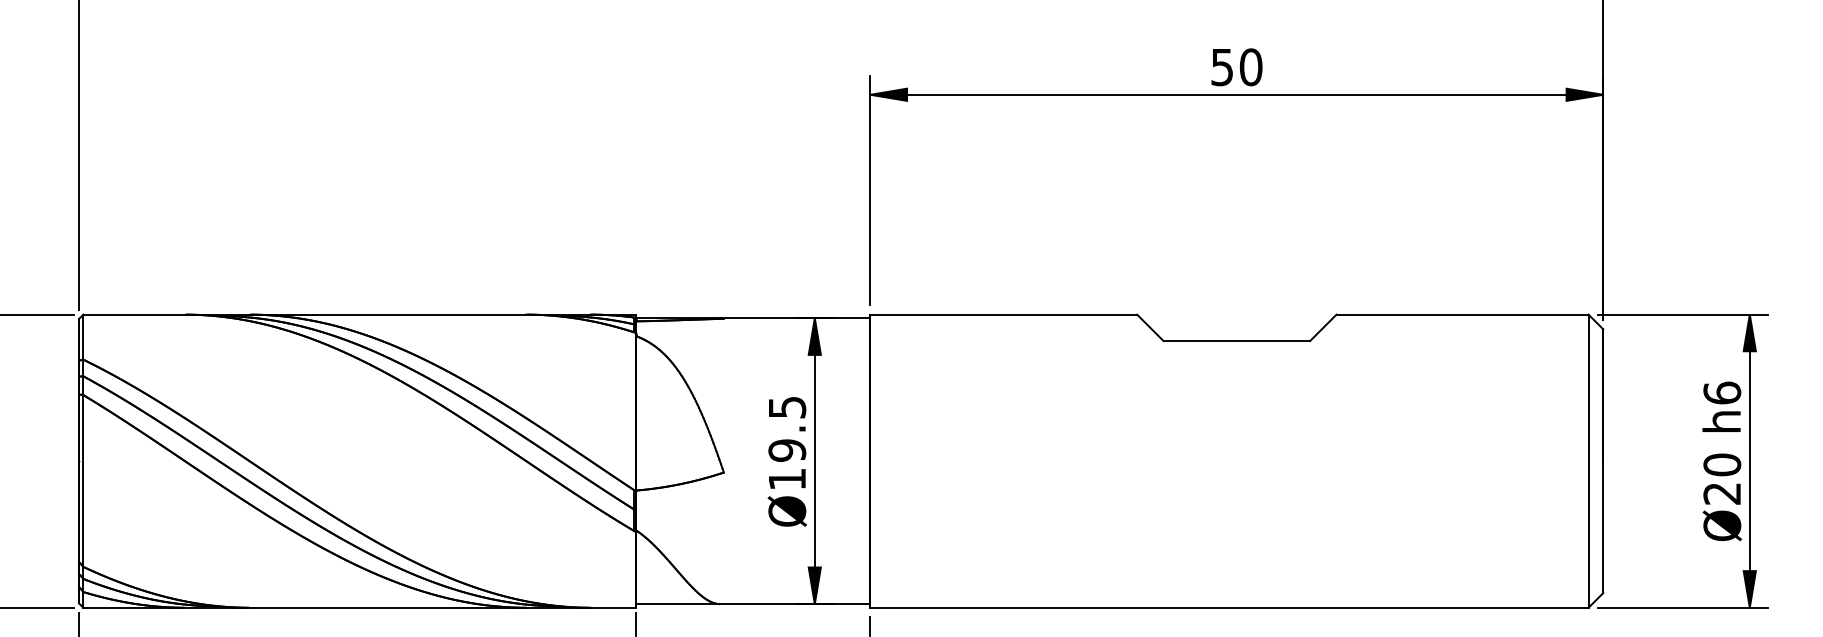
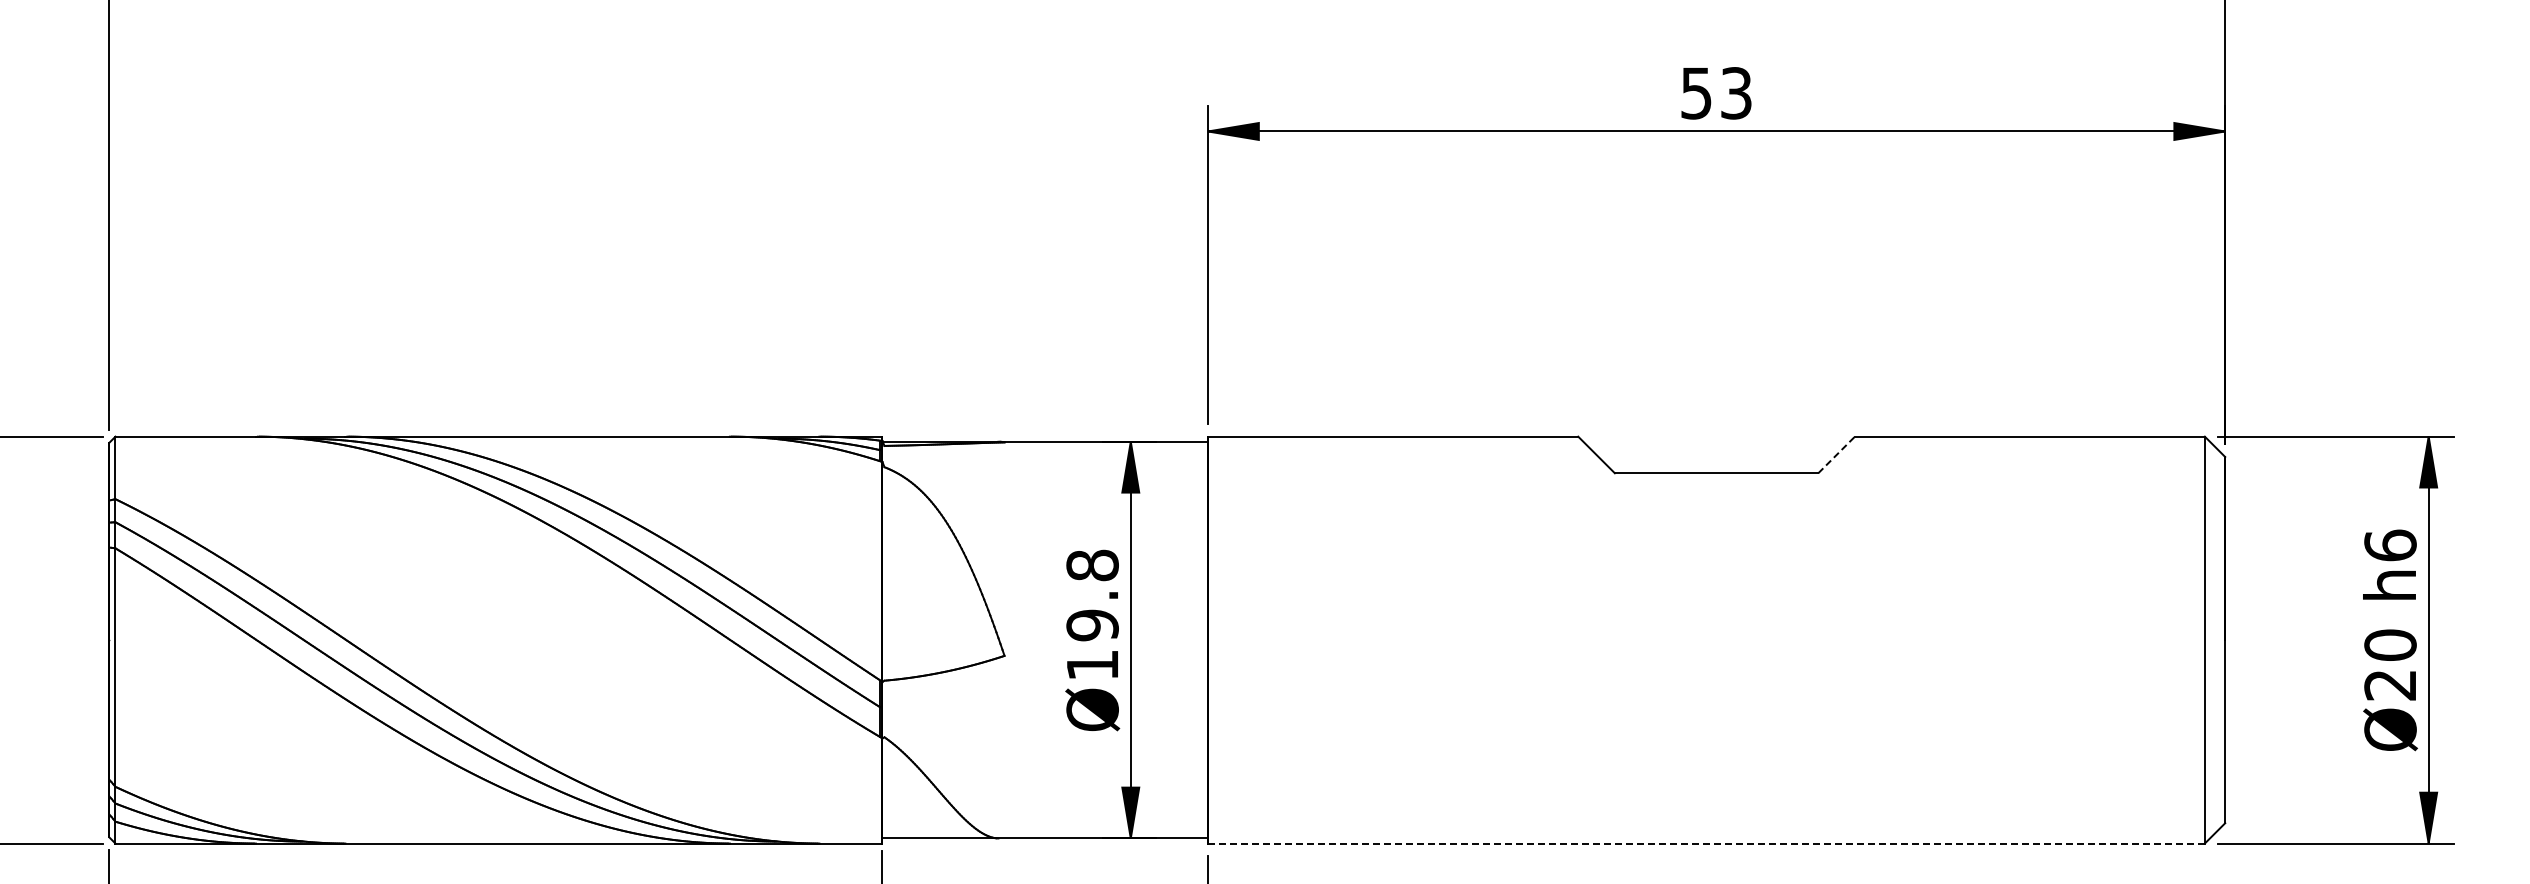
text: (1251, 67) -> (1736, 93), 50 -> 53
line: (1323, 327) -> (1836, 454), solid -> dashed
text: (787, 407) -> (1092, 565), Ø19.5 -> Ø19.8
line: (1229, 607) -> (1706, 843), solid -> dashed

